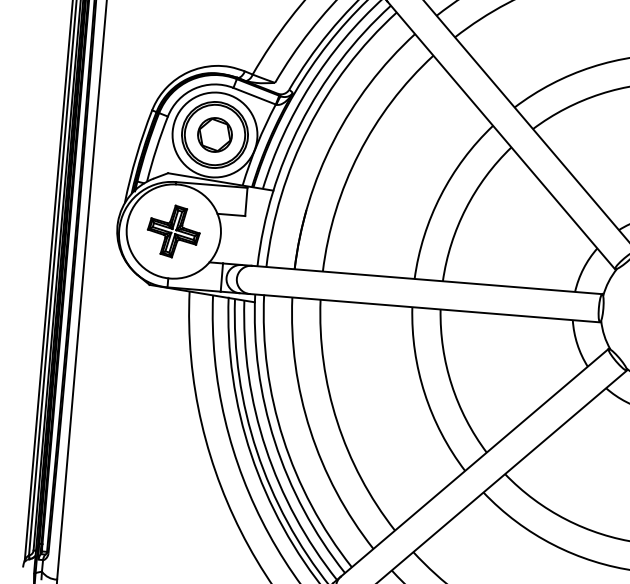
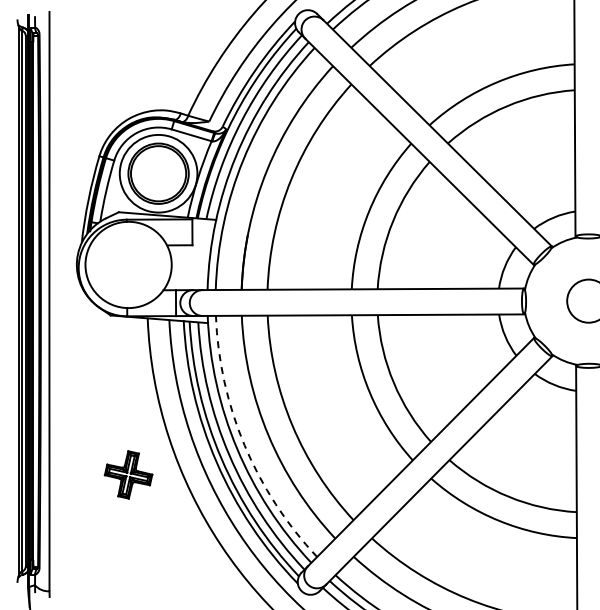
part: (214, 134) -> (158, 173), removed
part: (173, 231) -> (128, 474), moved
arc: (283, 439) -> (244, 445), solid -> dashed

